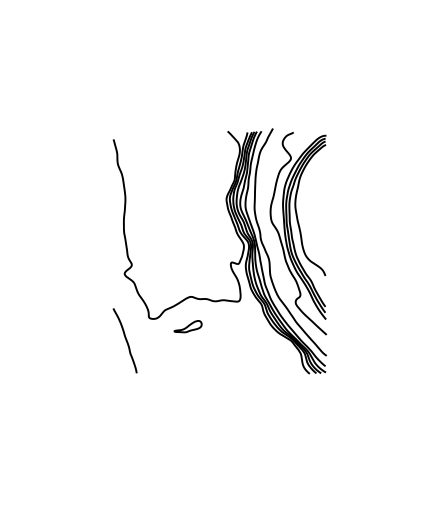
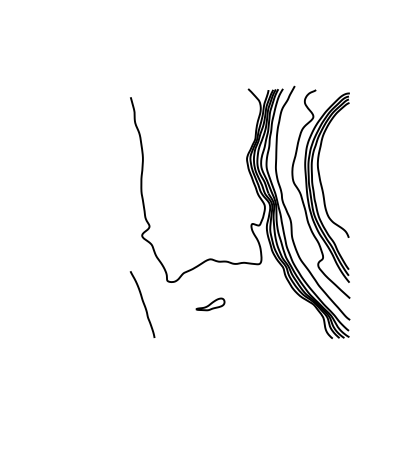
part: (187, 326) -> (209, 304), moved

